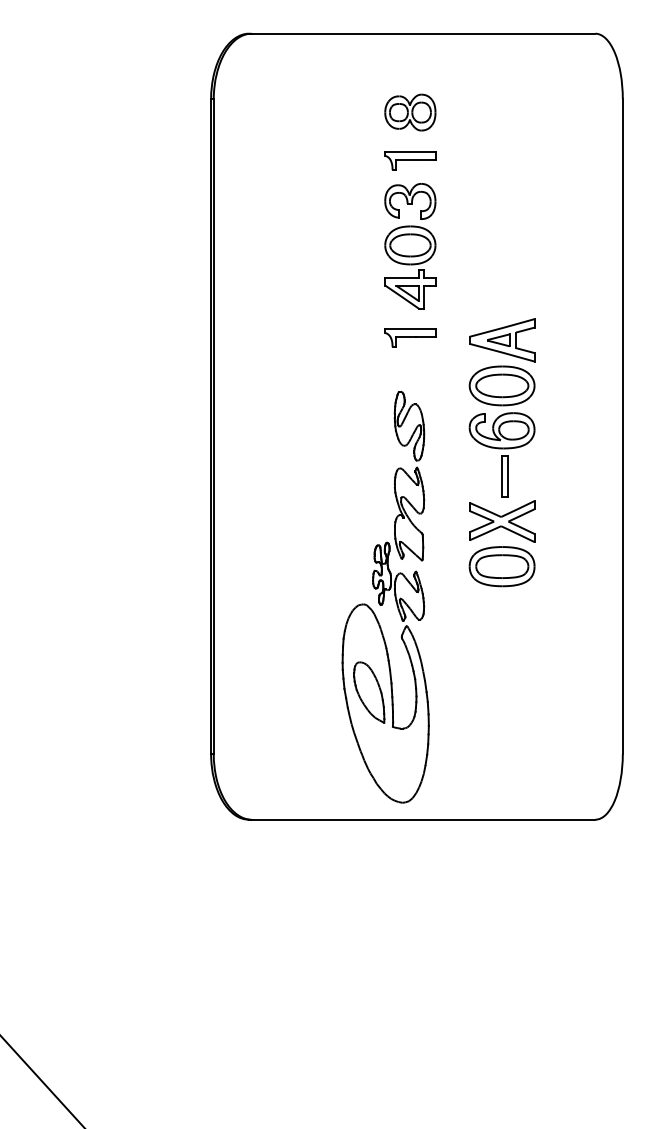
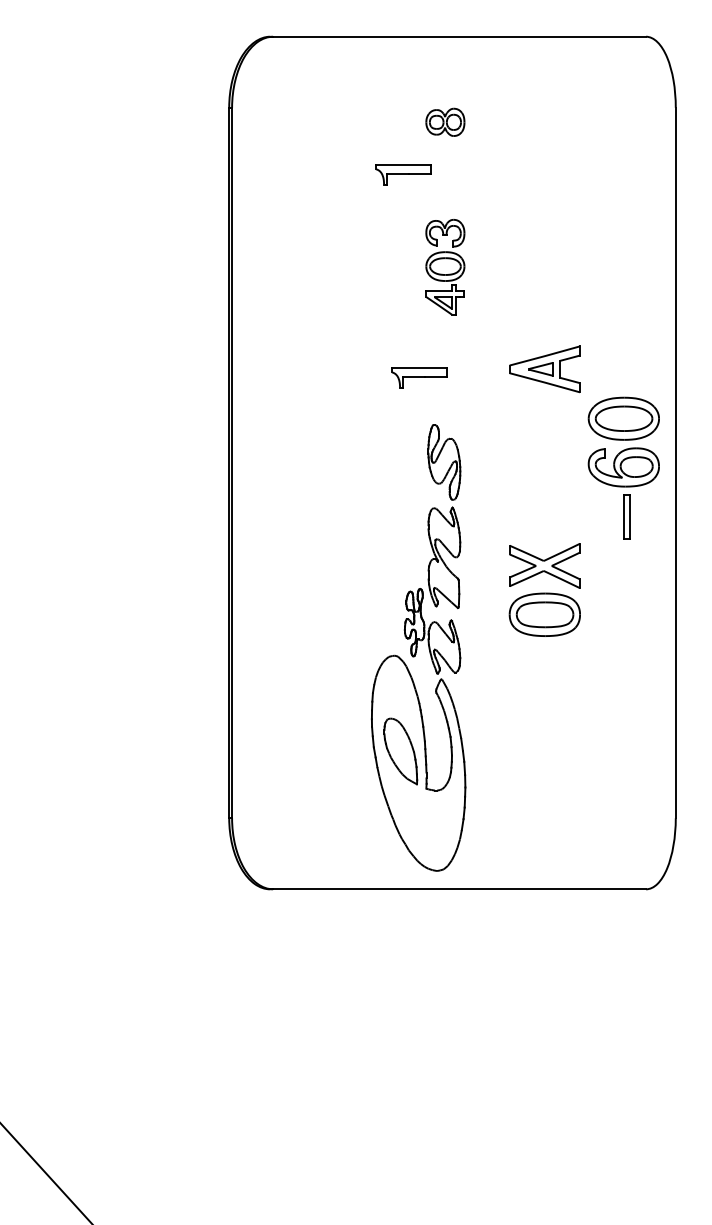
part: (410, 112) -> (445, 122), size x0.7
part: (410, 160) -> (403, 174), moved
part: (410, 245) -> (445, 266), size x0.7
part: (410, 337) -> (419, 377), moved
part: (501, 430) -> (623, 467), moved

